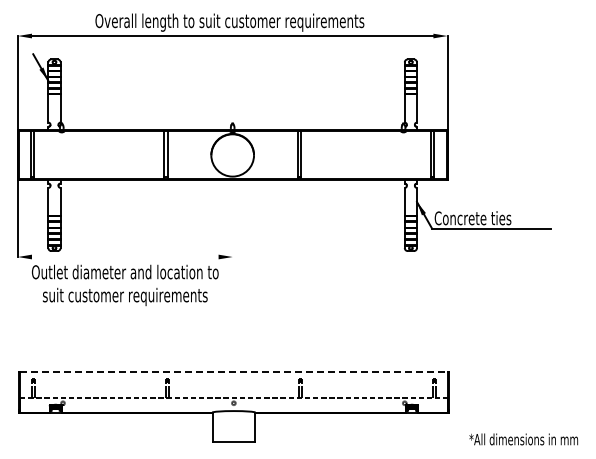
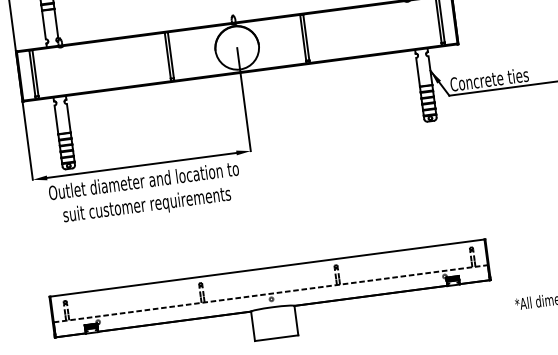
line: (232, 206) -> (243, 99), added
line: (124, 257) -> (141, 166), added
line: (233, 372) -> (267, 268), dashed -> solid

